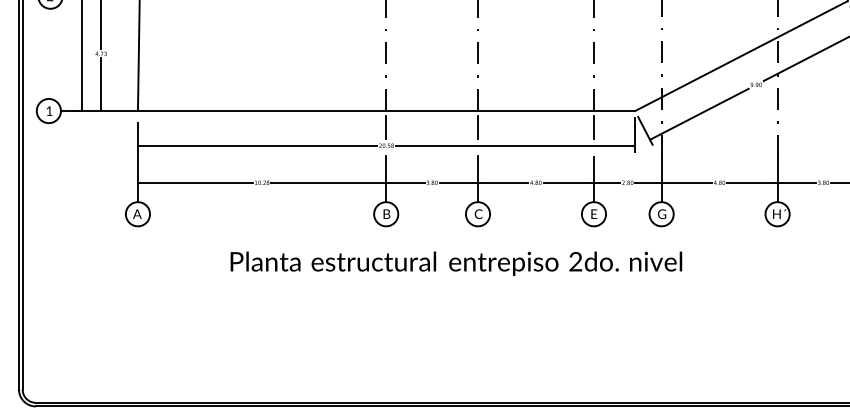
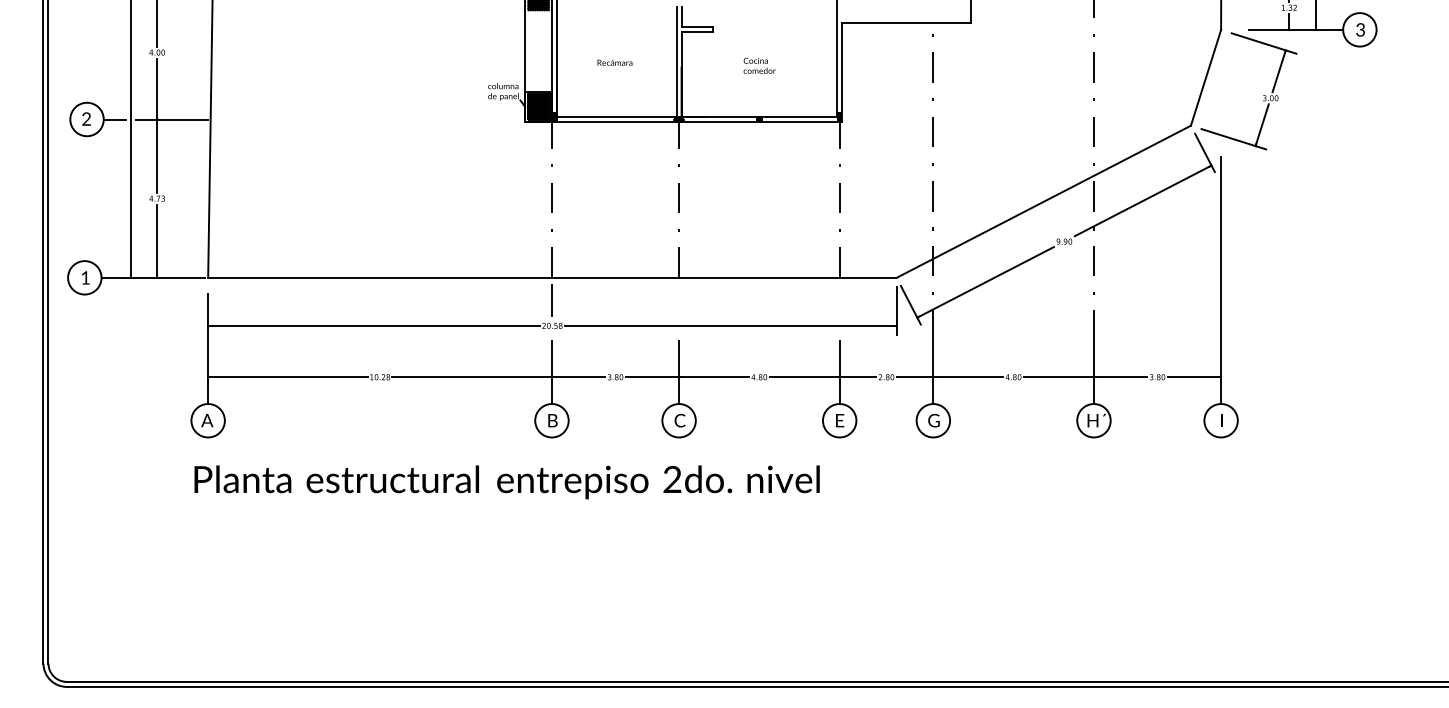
line: (478, 127) -> (679, 300), removed
line: (593, 127) -> (839, 300), removed
text: (455, 263) -> (506, 482), moved

